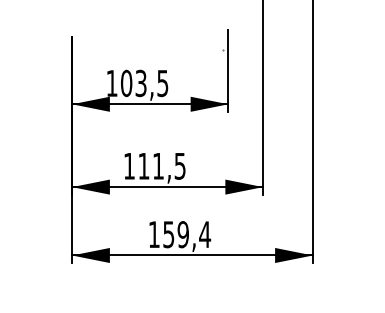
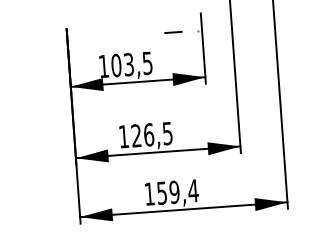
line: (195, 49) -> (173, 32), added
text: (151, 165) -> (142, 134), 111,5 -> 126,5

